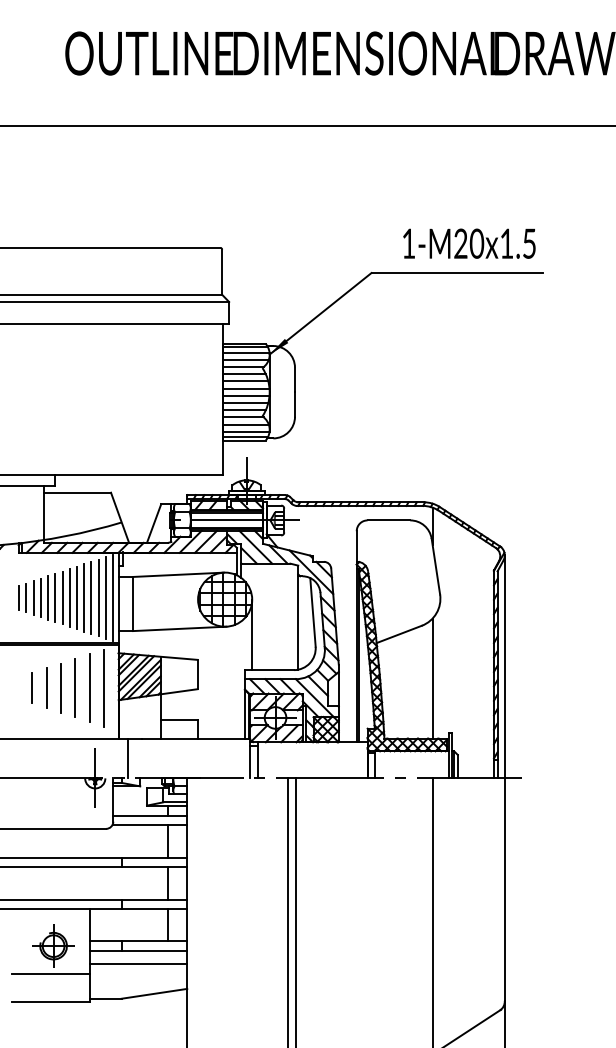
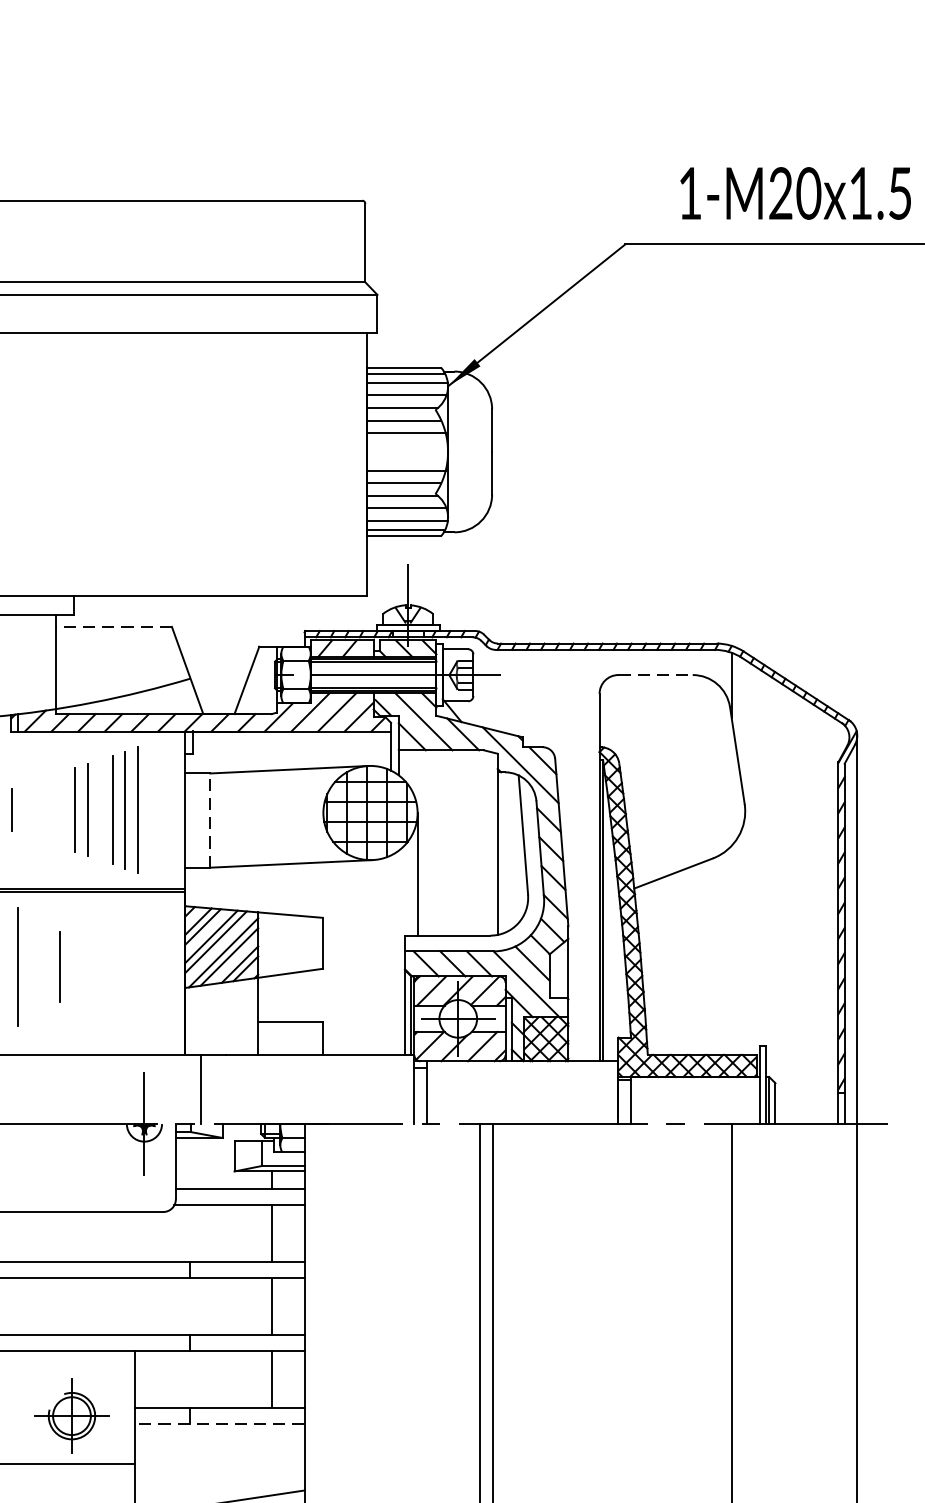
line: (245, 388) -> (405, 445), removed
line: (245, 395) -> (405, 457), removed
line: (77, 492) -> (113, 626), solid -> dashed
line: (389, 520) -> (656, 675), solid -> dashed
line: (26, 597) -> (24, 809), removed
line: (33, 597) -> (36, 809), removed
line: (40, 597) -> (49, 809), removed
line: (48, 597) -> (63, 809), removed
line: (69, 597) -> (99, 809), removed
line: (98, 597) -> (150, 809), removed
line: (105, 597) -> (162, 809), removed
line: (113, 597) -> (176, 809), removed
line: (133, 603) -> (211, 819), solid -> dashed
line: (432, 678) -> (731, 950), removed
line: (32, 687) -> (35, 965), removed
line: (60, 687) -> (83, 965), removed
line: (75, 687) -> (110, 965), removed
line: (89, 687) -> (17, 965), moved
line: (104, 687) -> (160, 965), removed
line: (138, 950) -> (219, 1423), solid -> dashed
line: (138, 963) -> (219, 1446), removed

